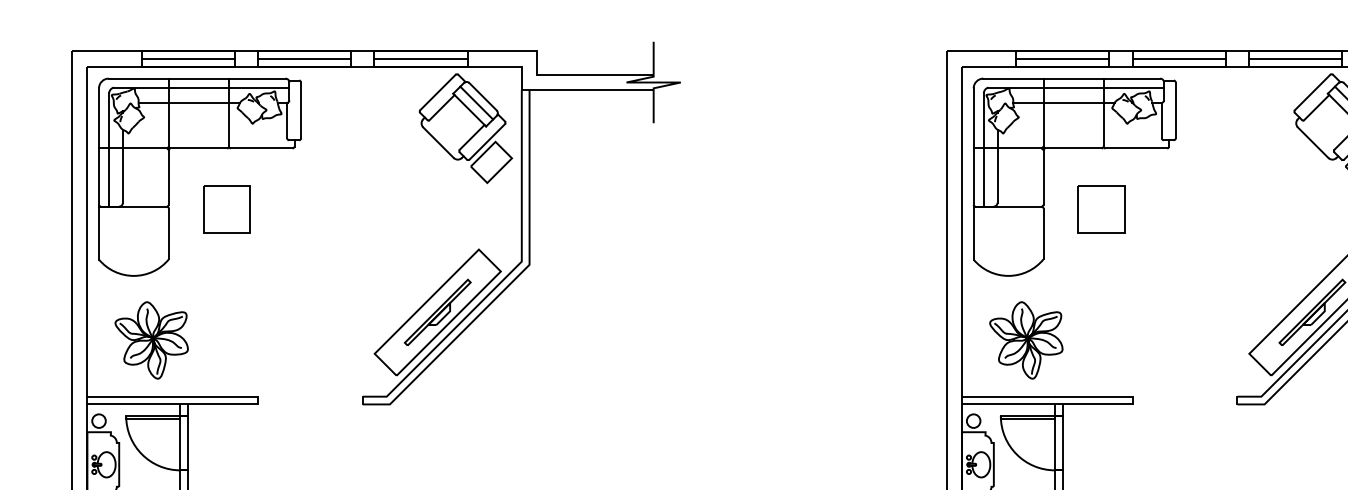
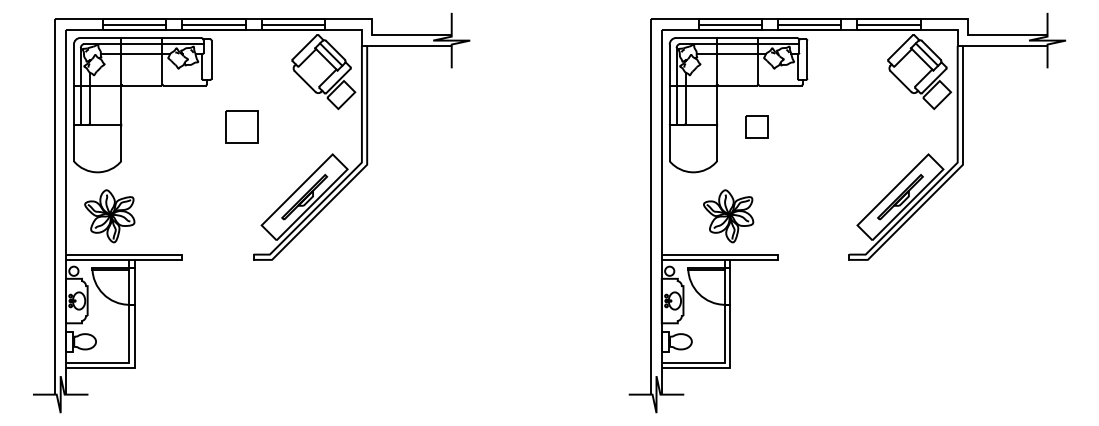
part: (226, 208) -> (241, 126), moved
part: (1101, 208) -> (756, 126), size x0.7
part: (1026, 340) -> (728, 216), moved

